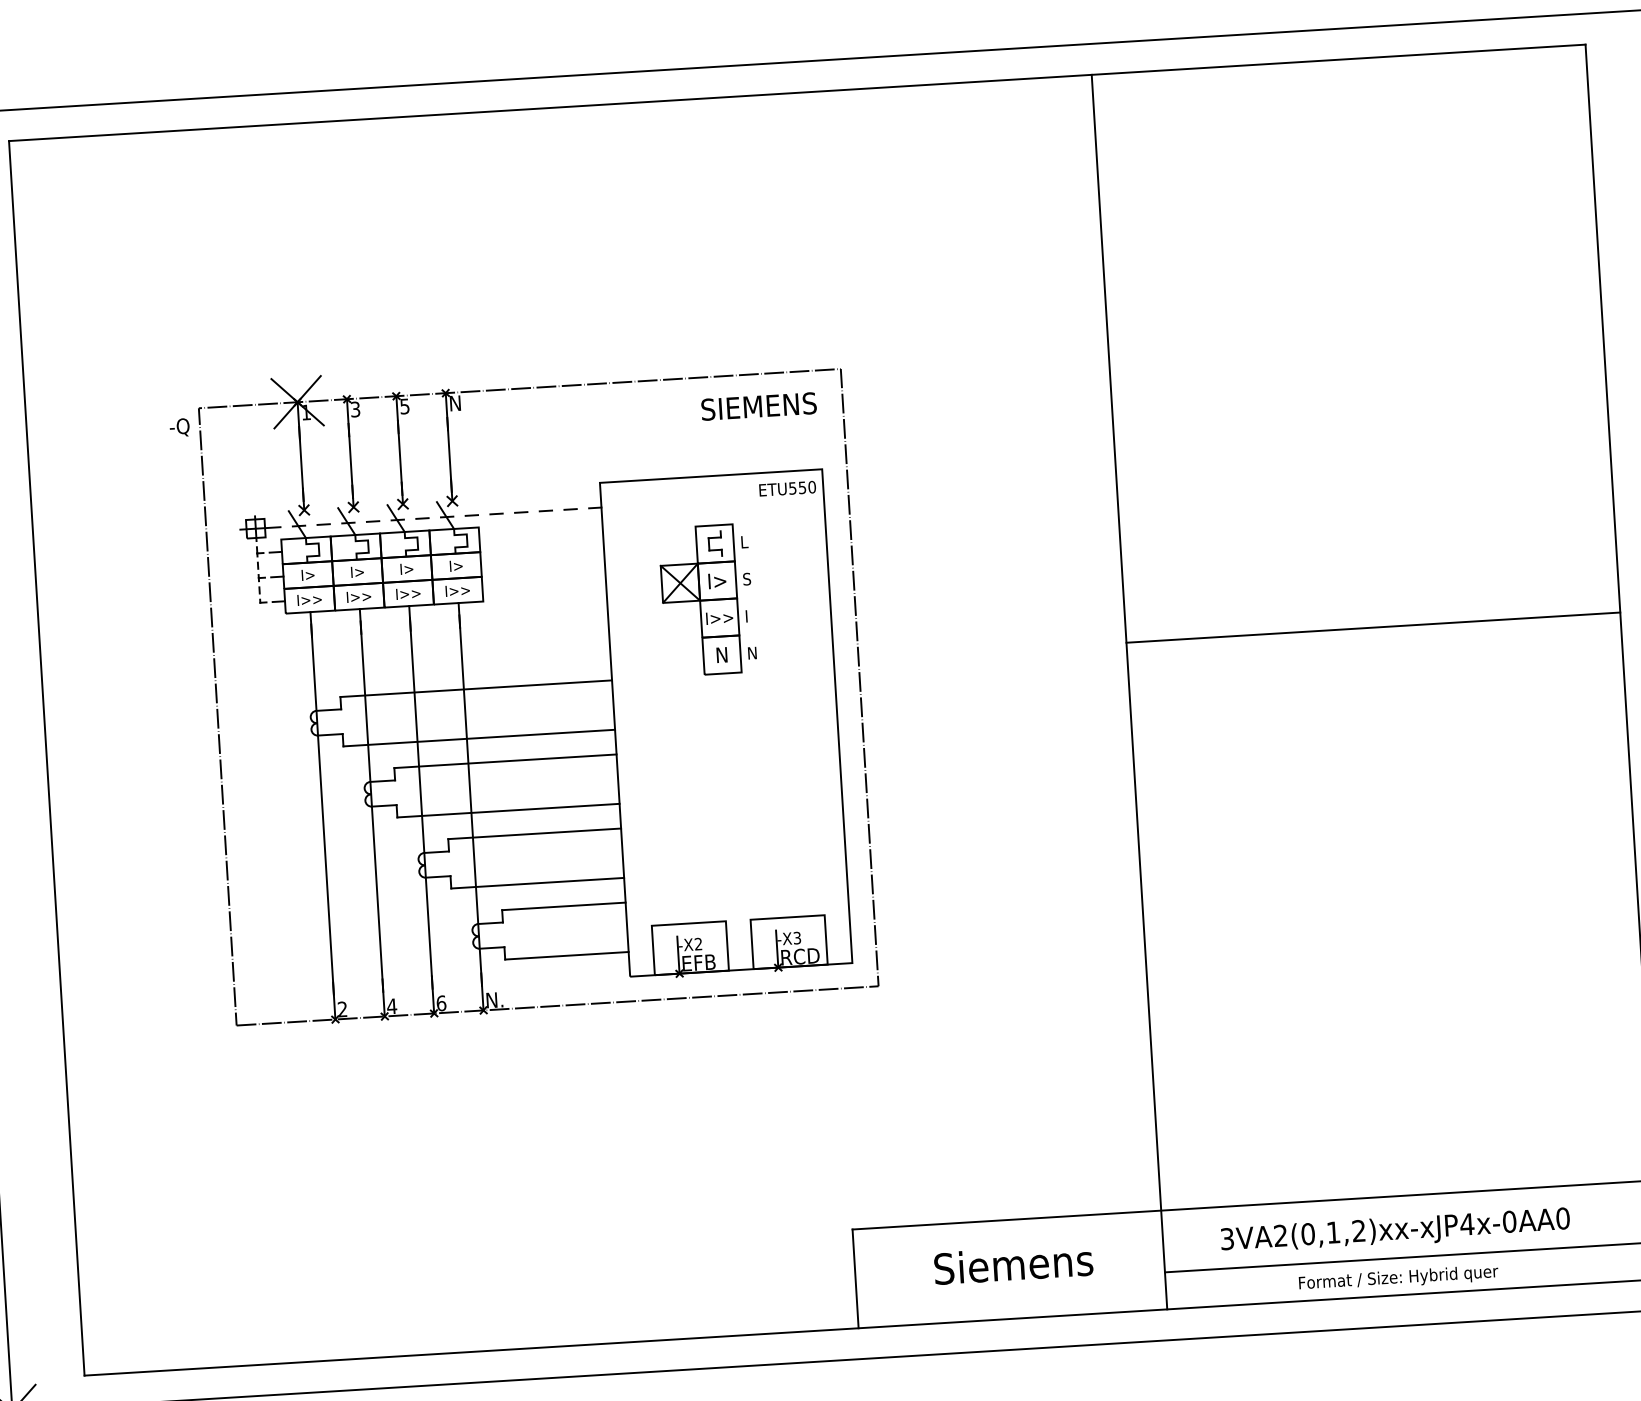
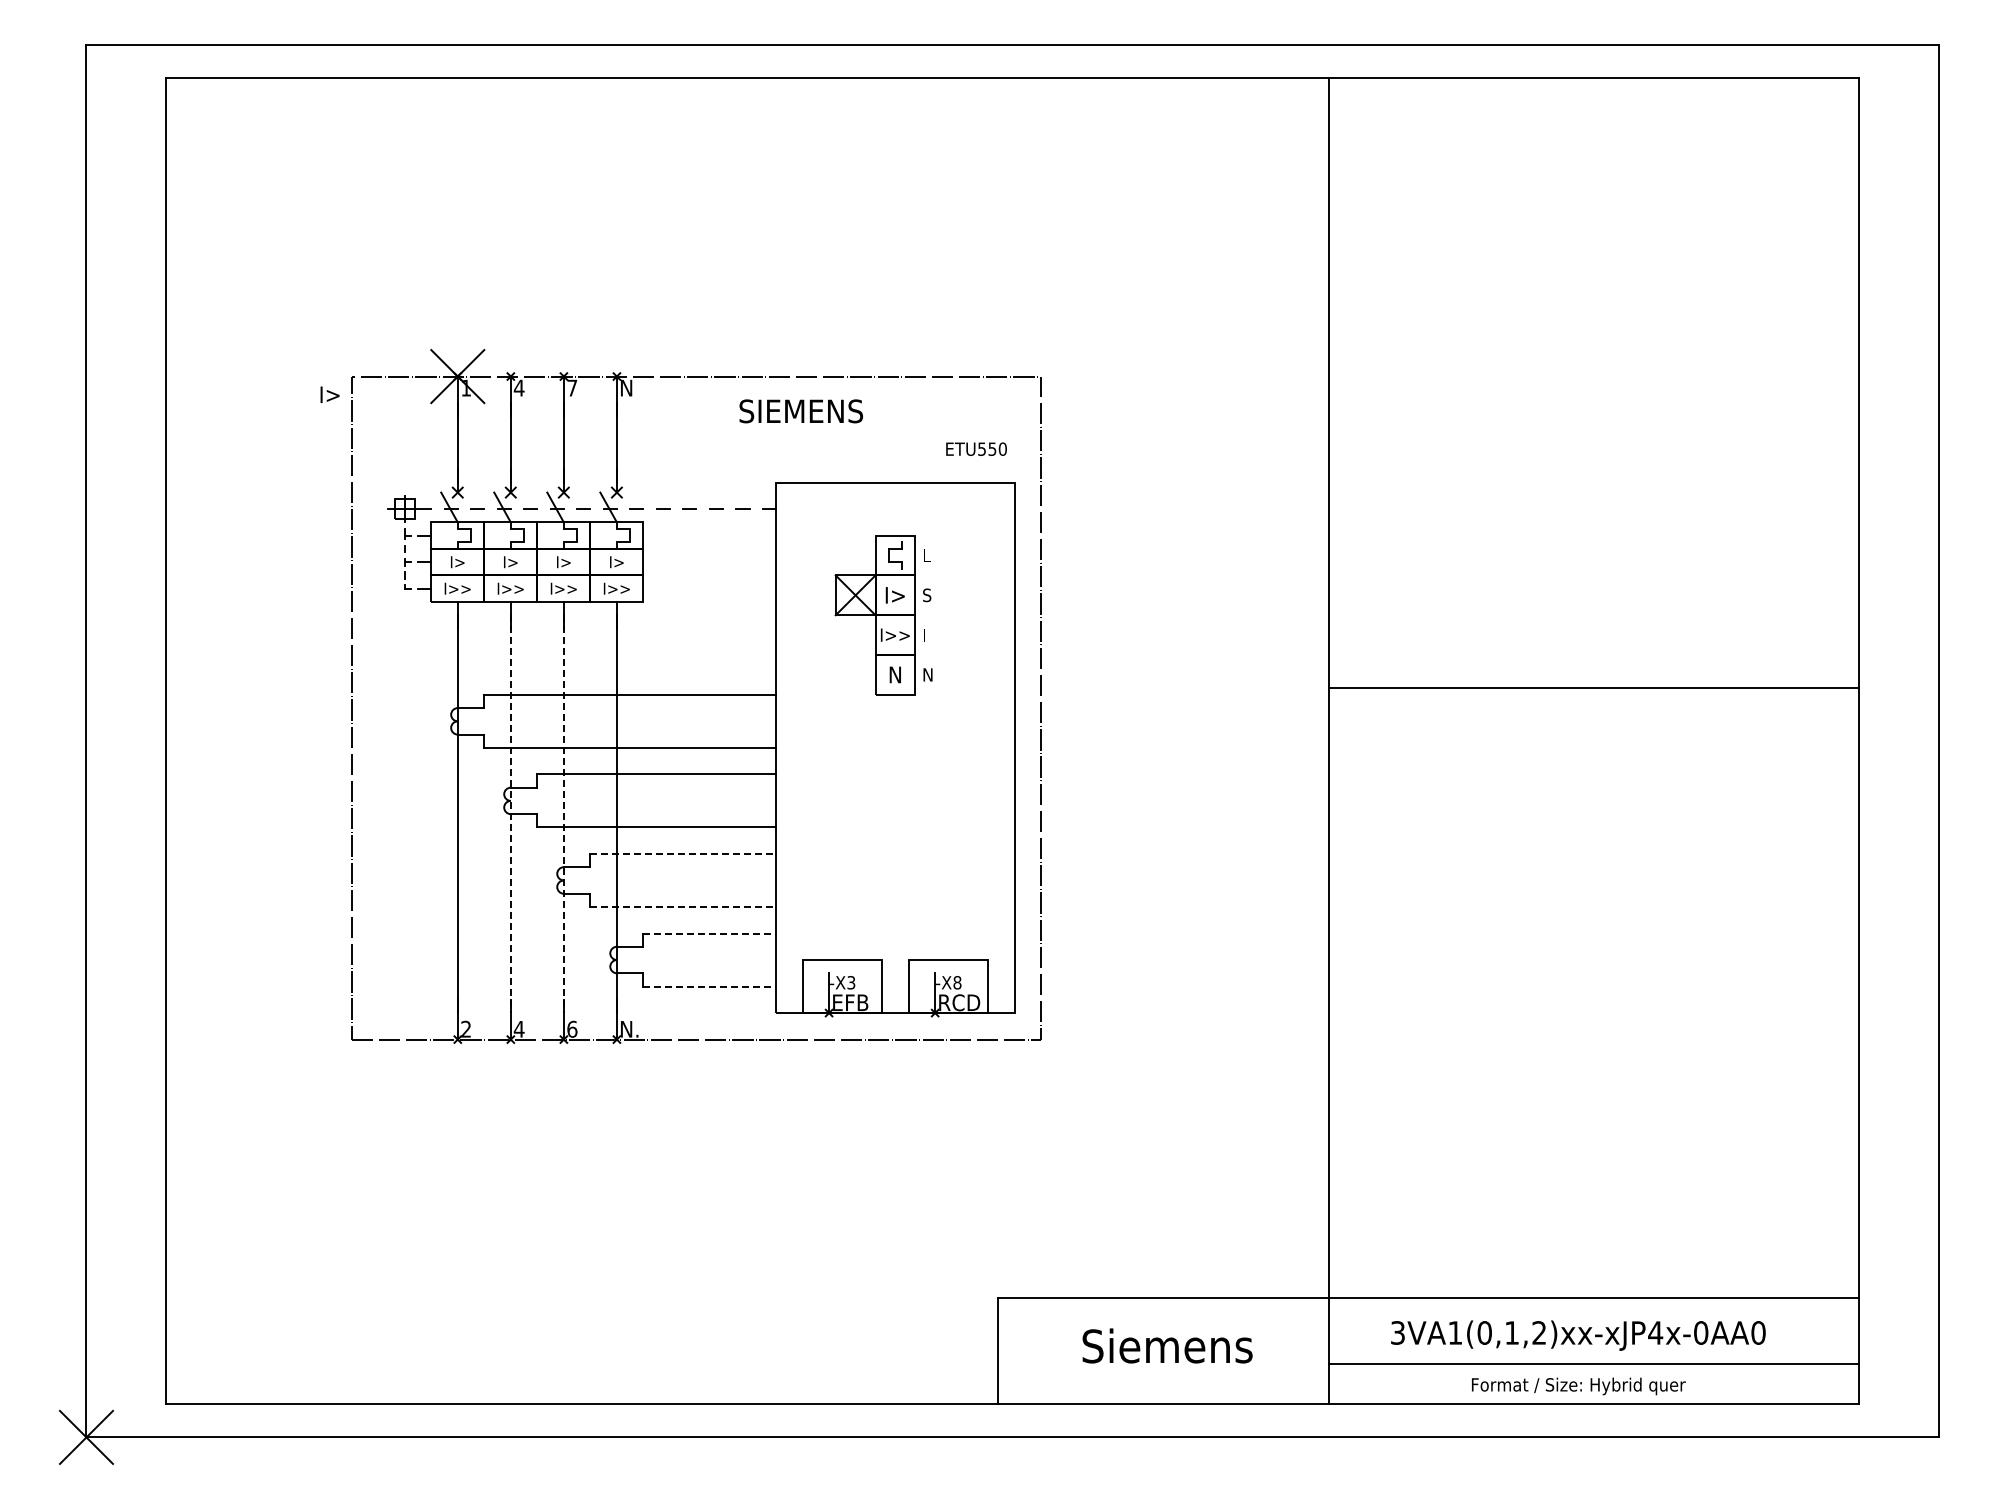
text: (405, 405) -> (572, 387), 5 -> 7
text: (759, 406) -> (801, 411), moved
text: (354, 408) -> (518, 387), 3 -> 4
text: (179, 427) -> (329, 395), -Q -> I>
text: (787, 488) -> (976, 448), moved
line: (420, 803) -> (563, 814), solid -> dashed
line: (371, 806) -> (510, 814), solid -> dashed
line: (534, 833) -> (683, 853), solid -> dashed
line: (537, 882) -> (683, 906), solid -> dashed
line: (564, 906) -> (710, 933), solid -> dashed
text: (797, 937) -> (957, 982), -X3 -> -X8
text: (698, 943) -> (851, 982), -X2 -> -X3
line: (567, 955) -> (710, 986), solid -> dashed
text: (1279, 1235) -> (1454, 1332), 3VA2(0,1,2)xx-xJP4x-0AA0 -> 3VA1(0,1,2)xx-xJP4x-0AA0

